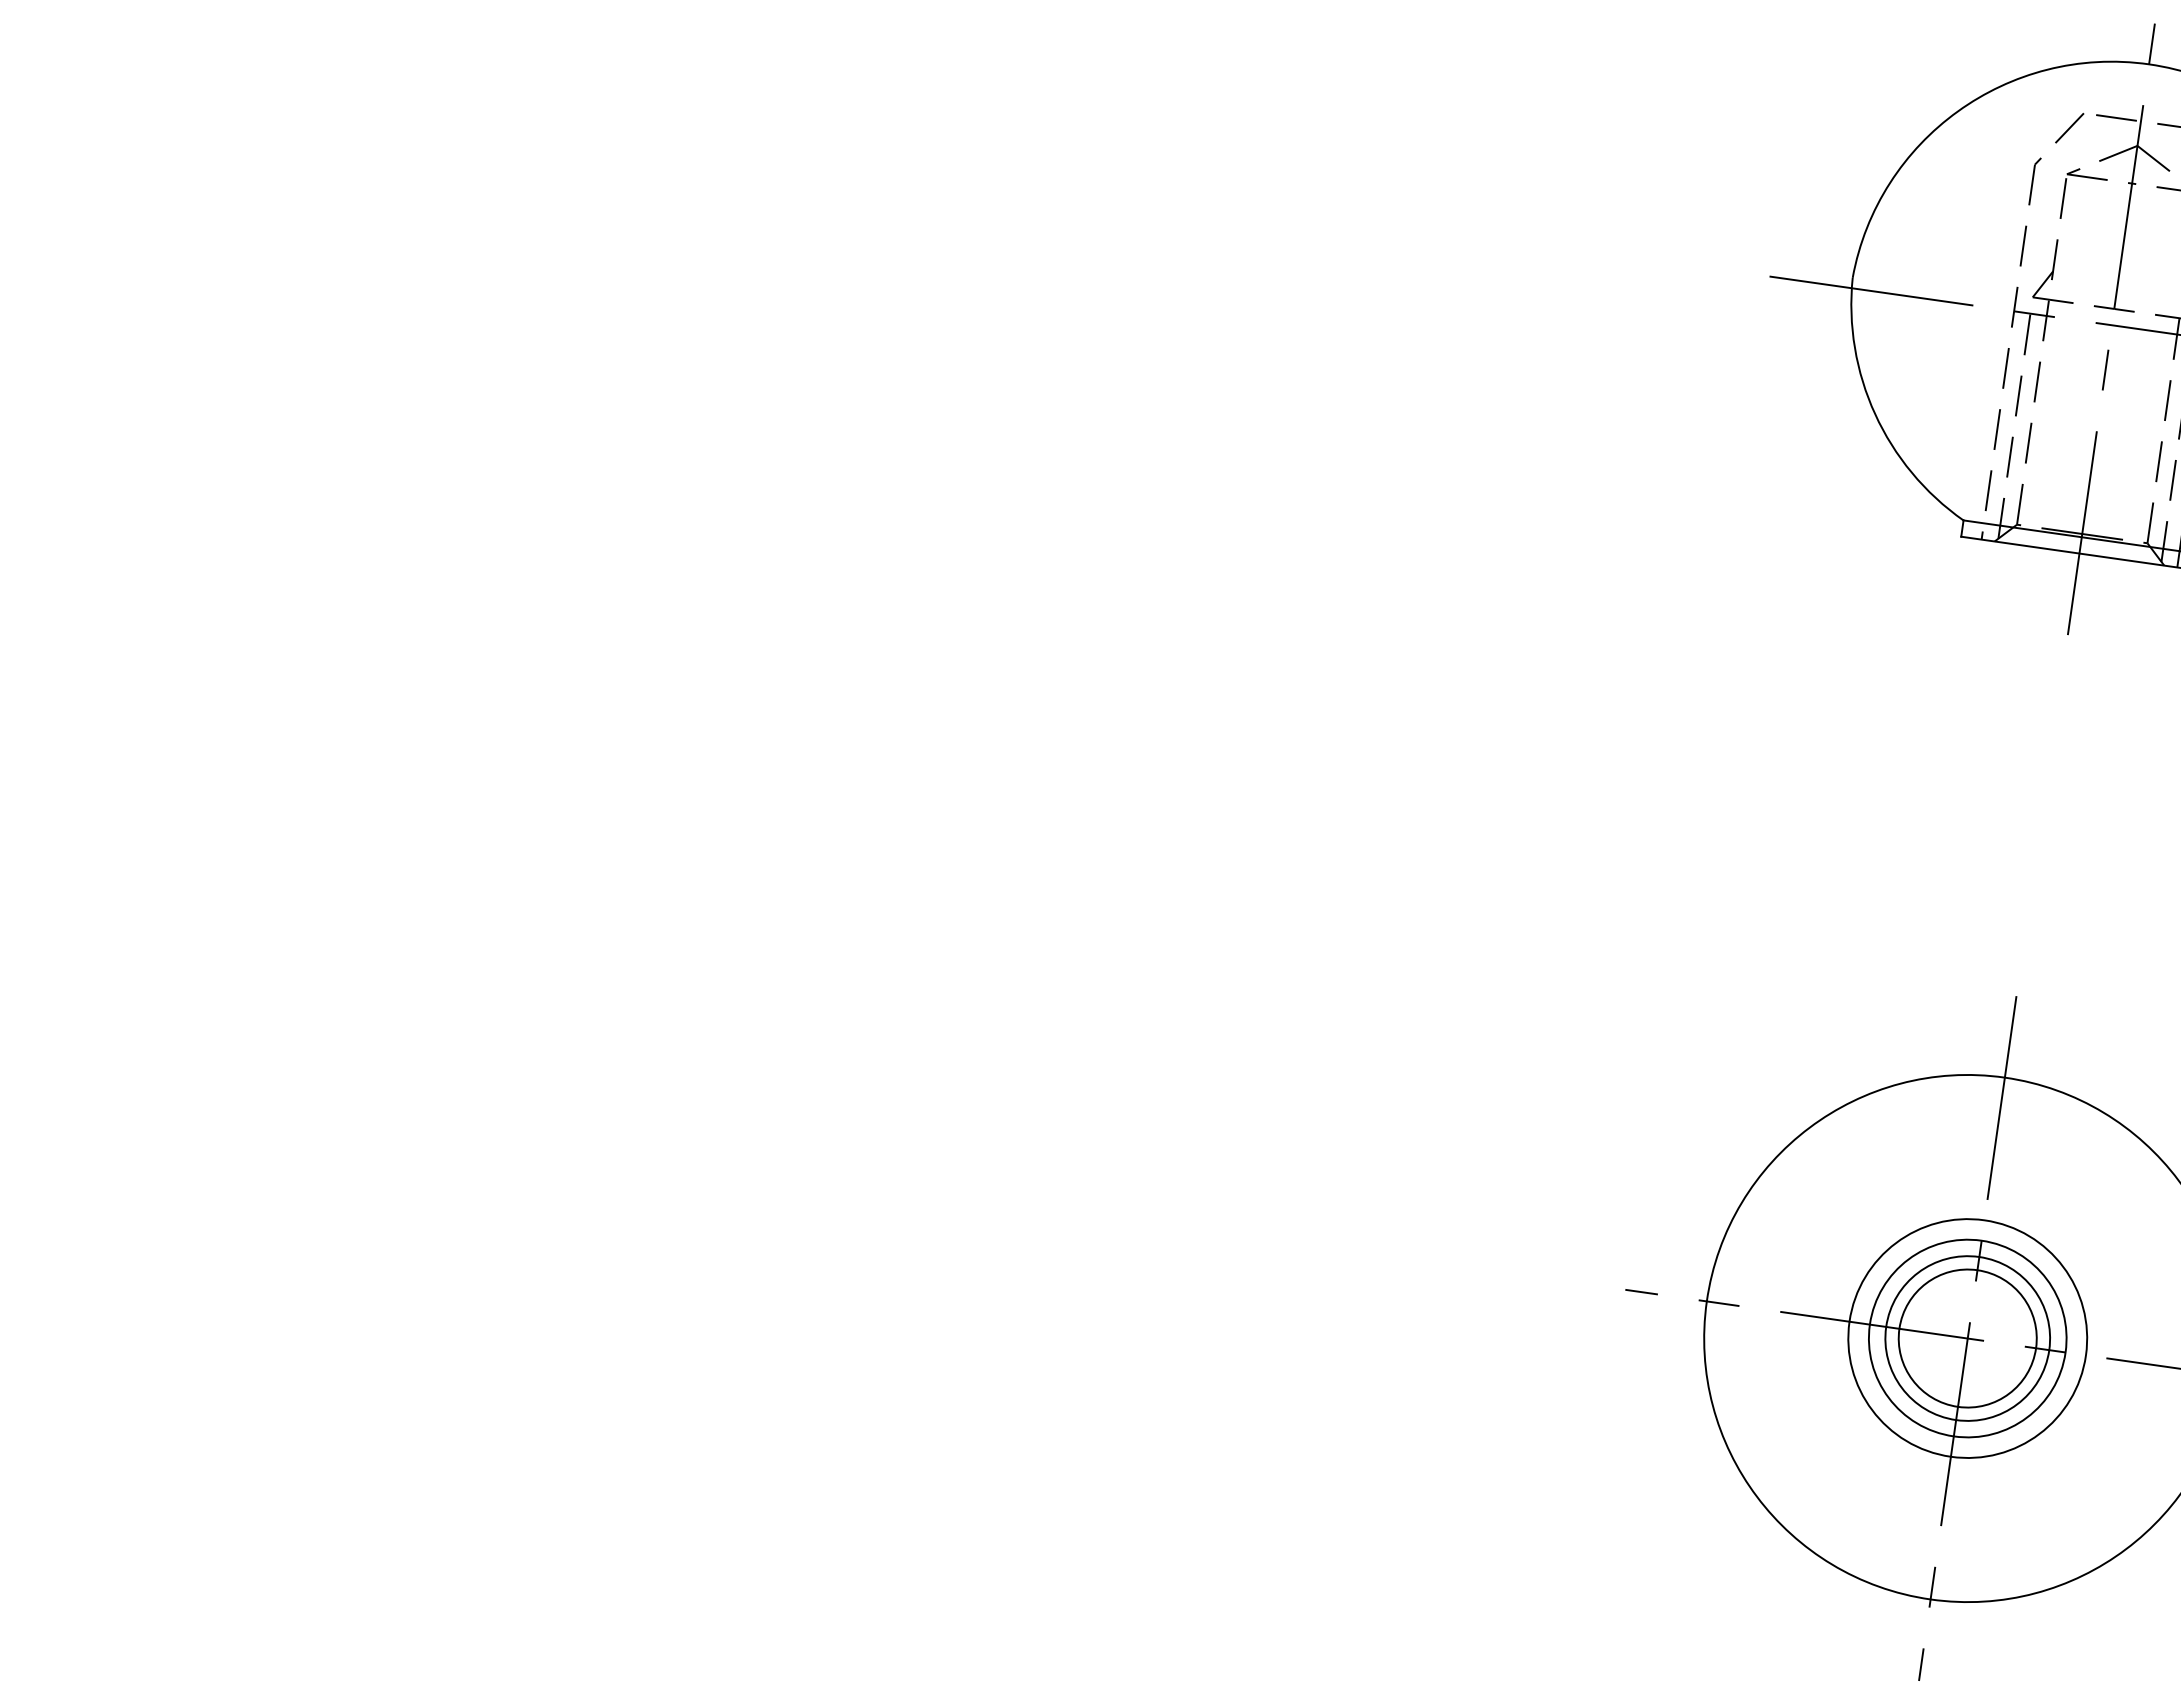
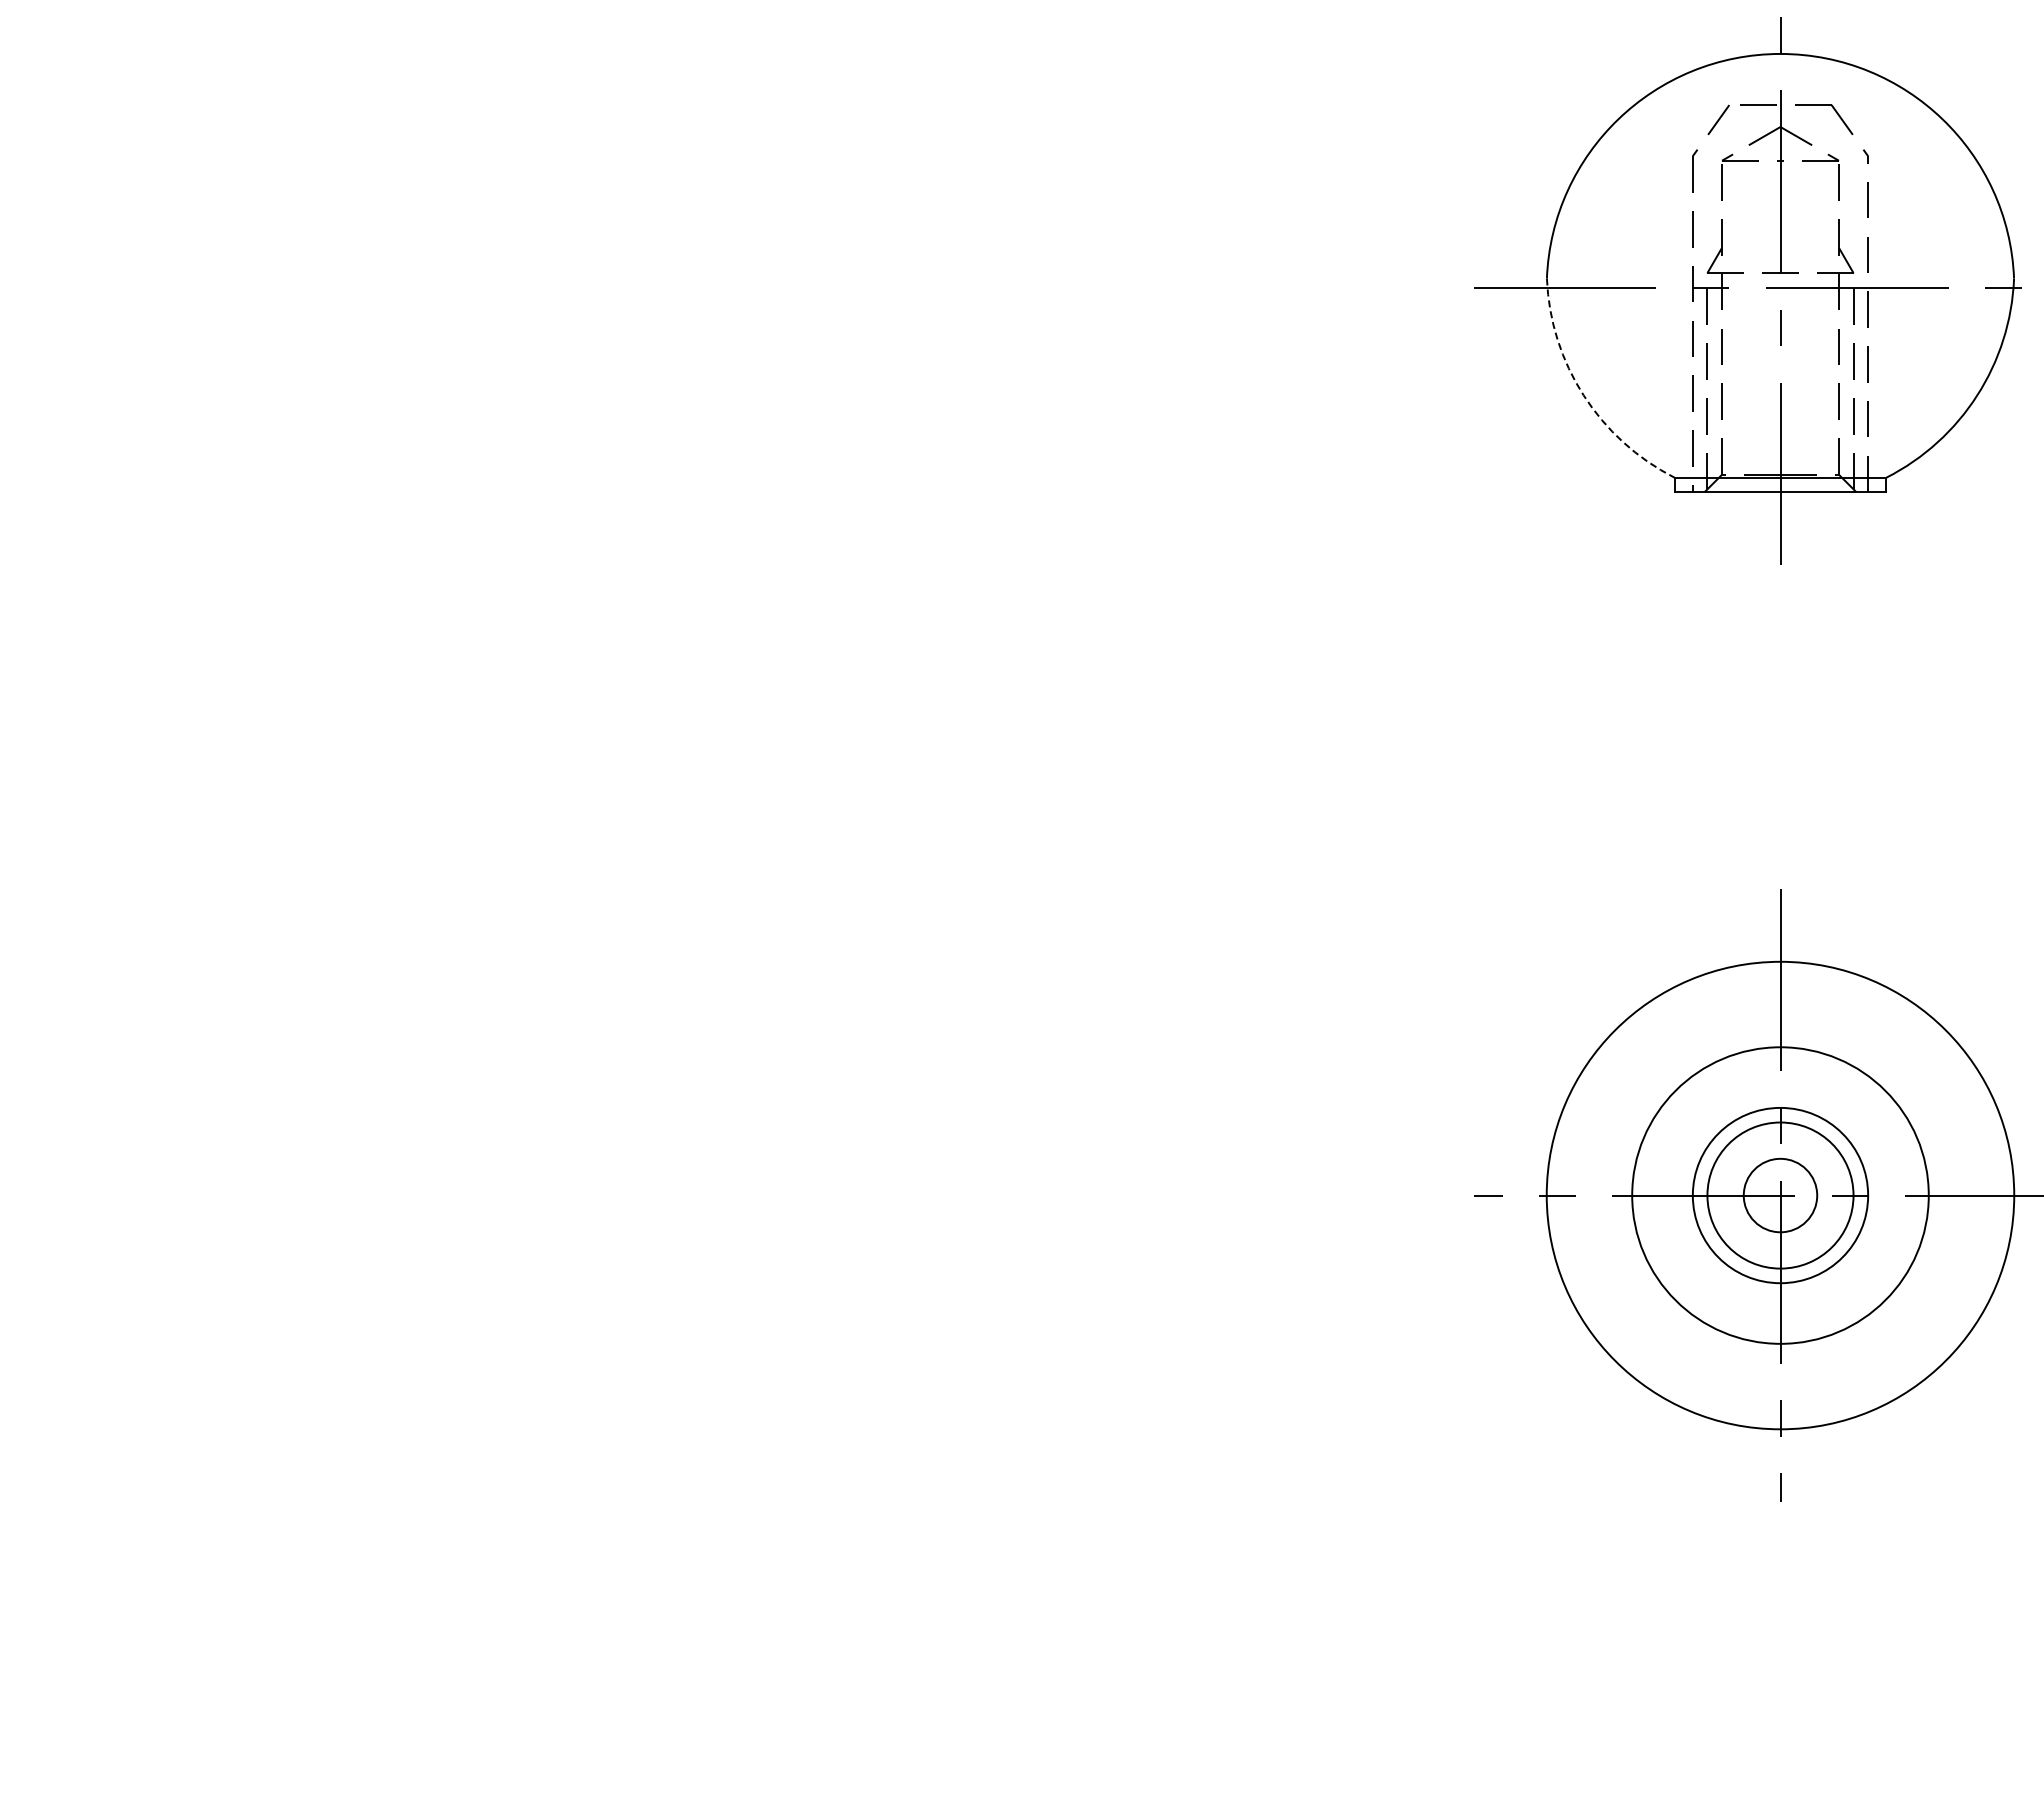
arc: (1874, 414) -> (1583, 395), solid -> dashed
circle: (1967, 1338) -> (1780, 1195), size x0.6
circle: (1967, 1338) -> (1780, 1195), size x1.4

